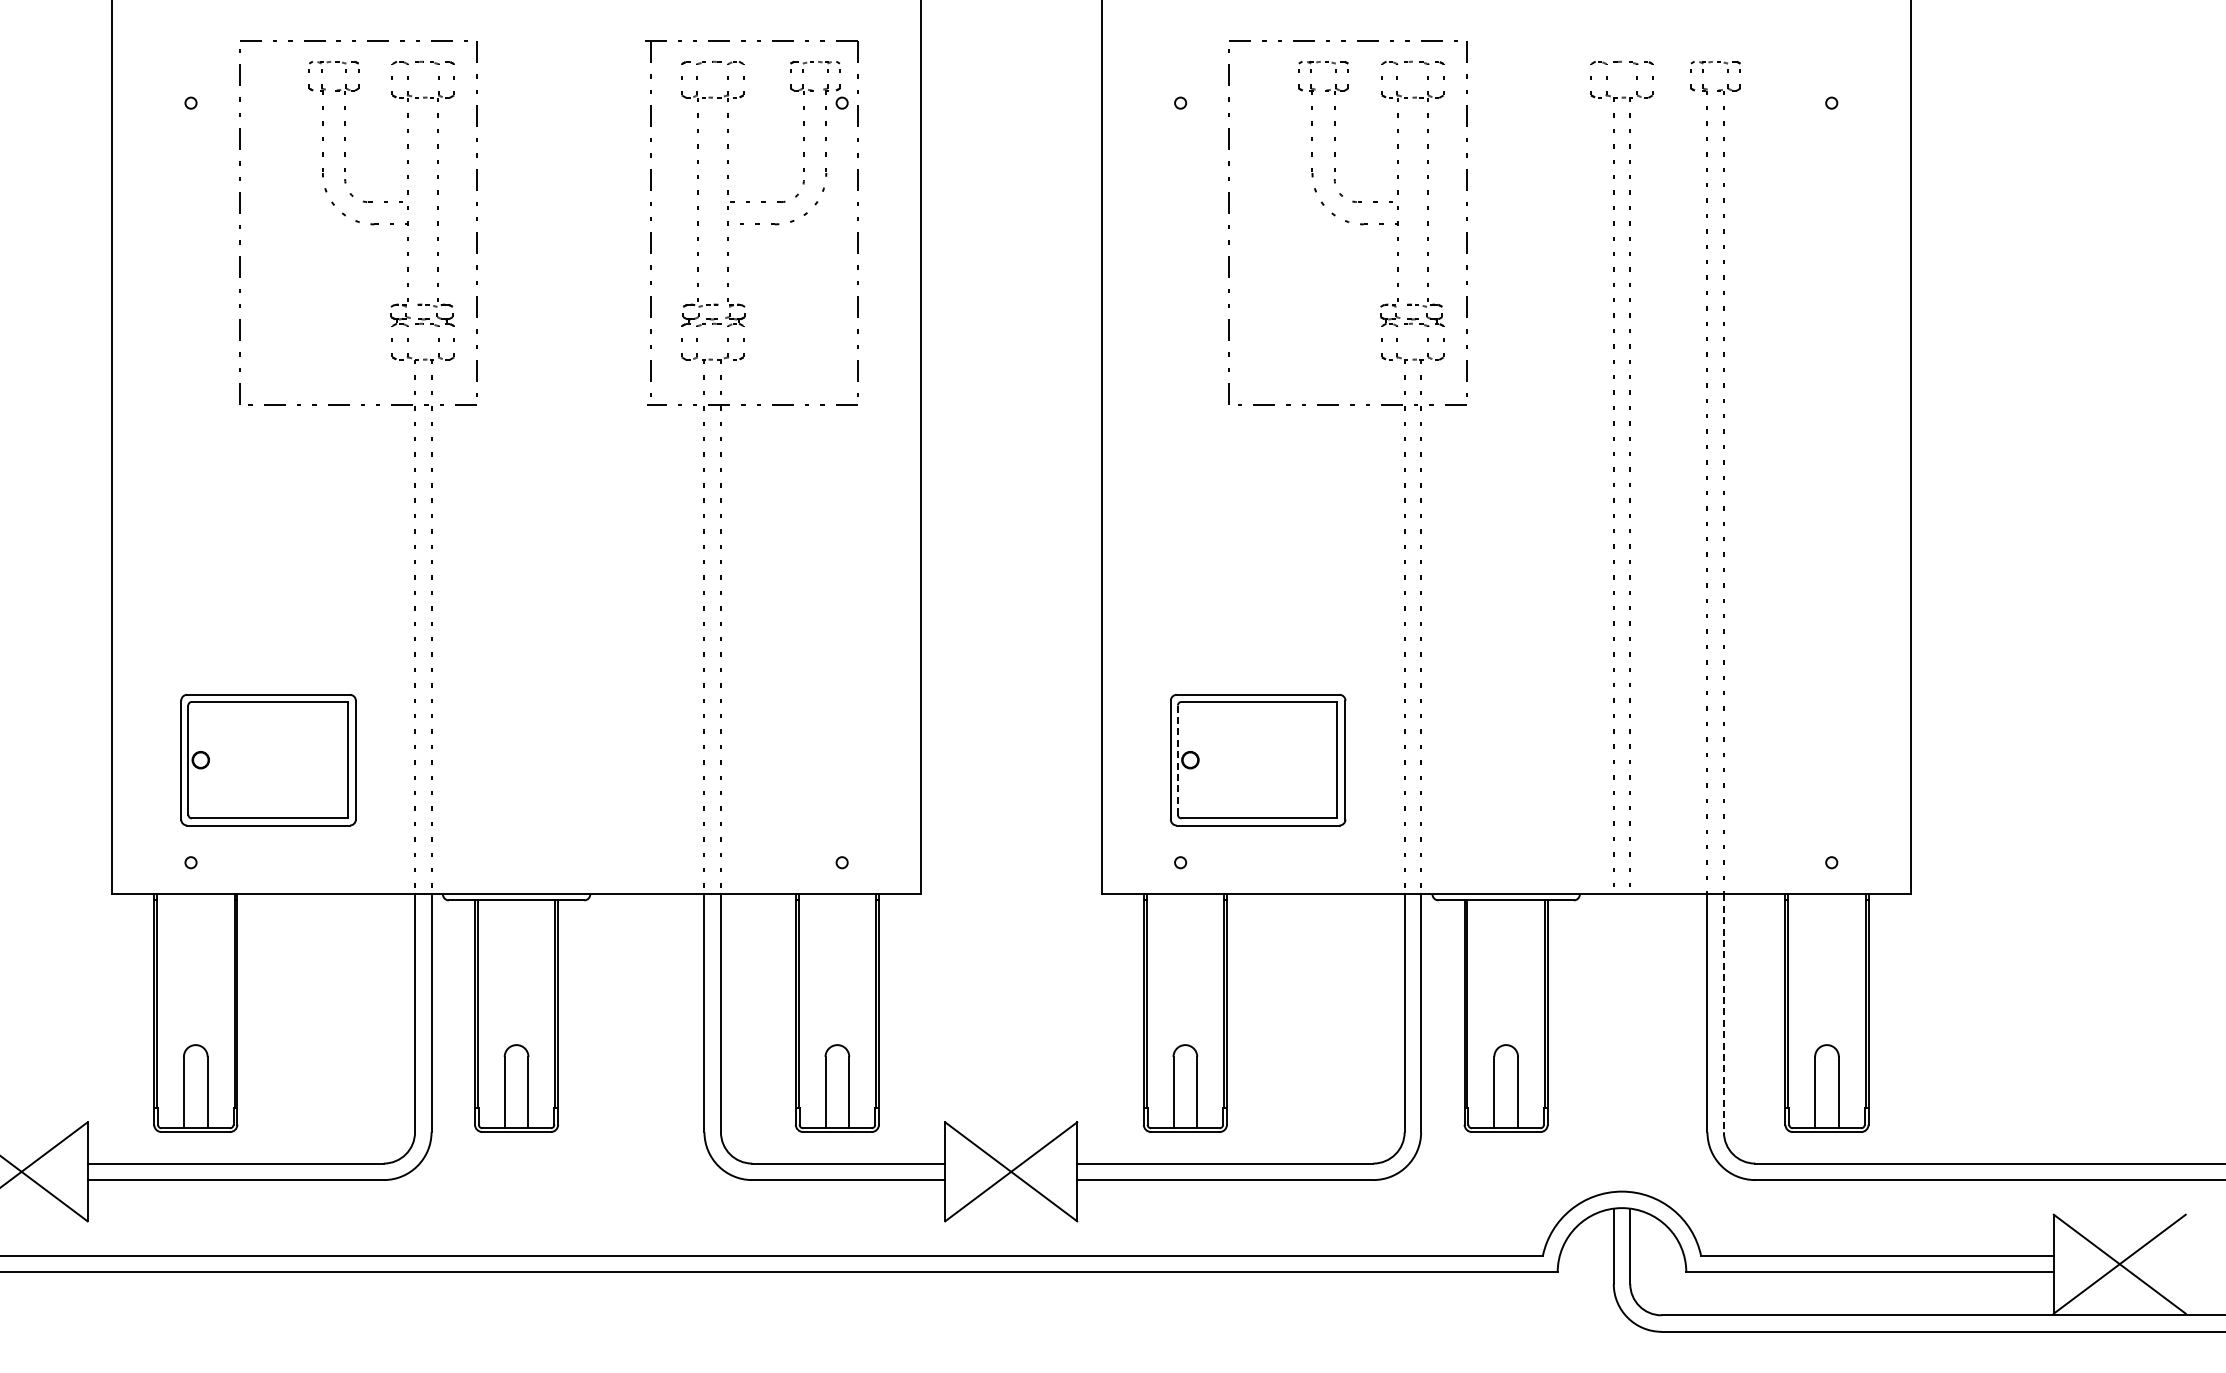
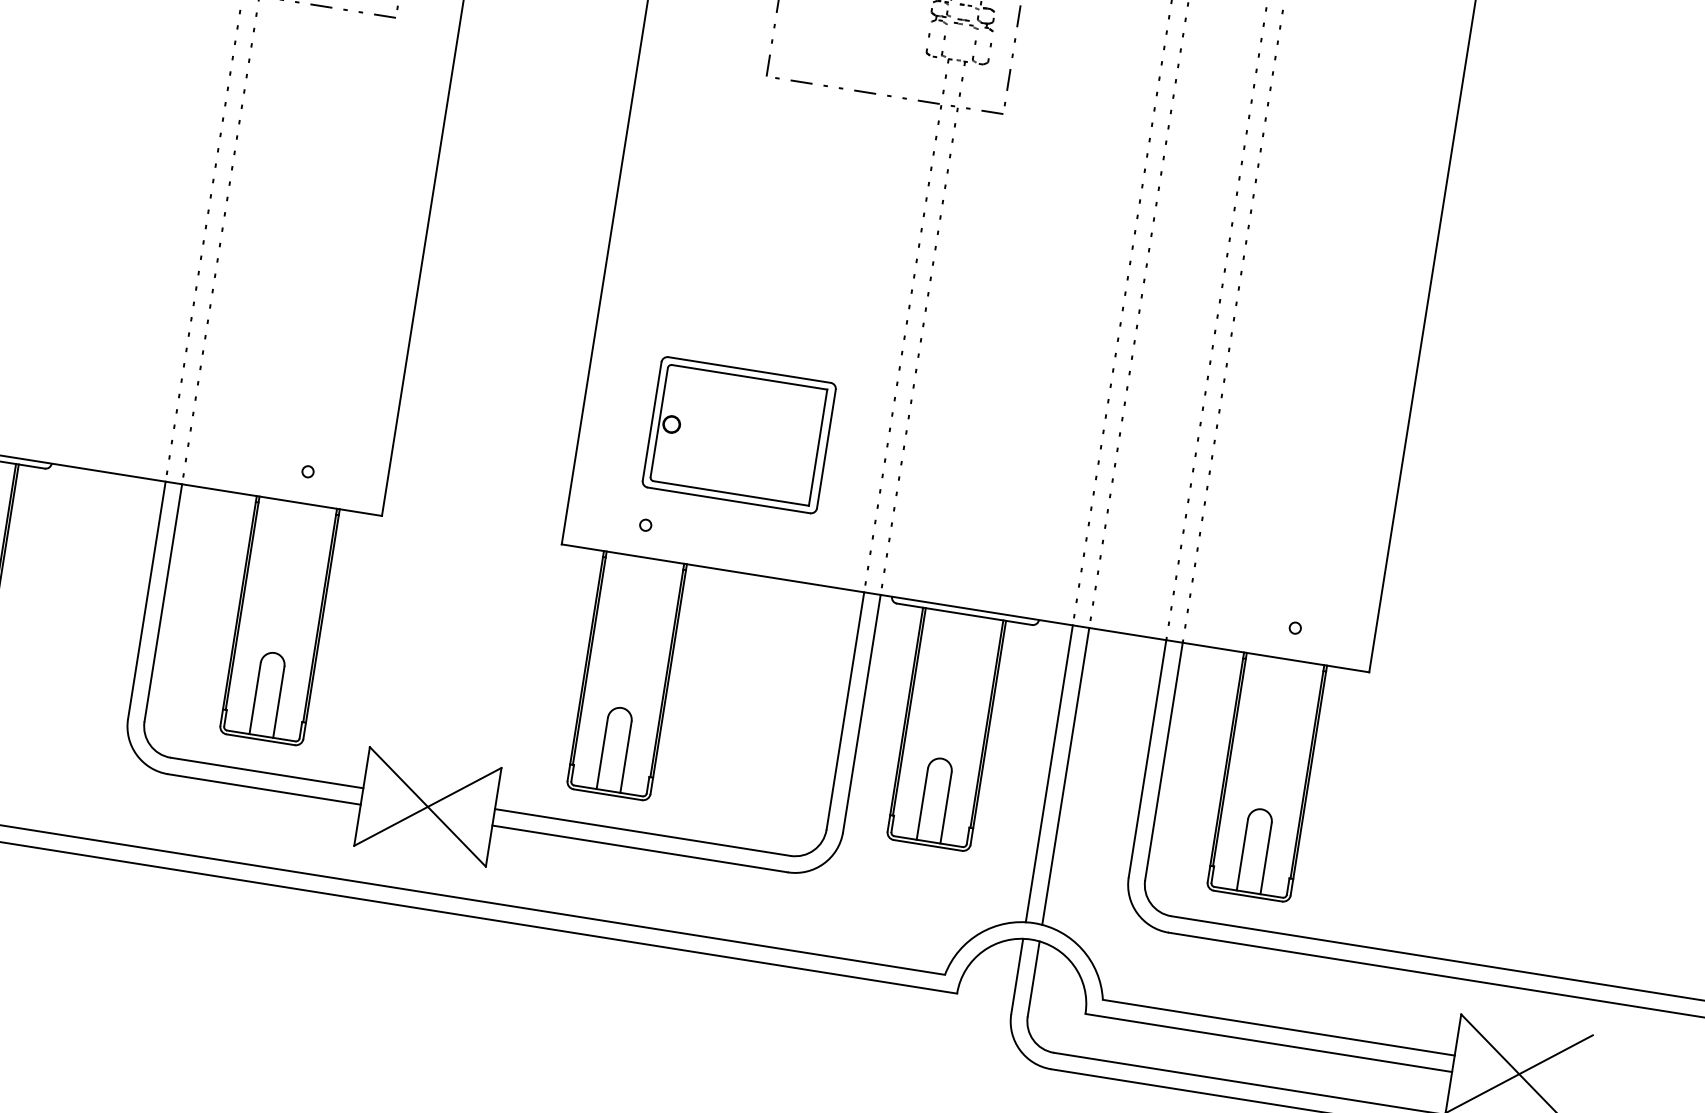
line: (1177, 760) -> (658, 422), dashed -> solid
line: (1723, 1013) -> (1163, 761), dashed -> solid
line: (1613, 1043) -> (1049, 774), added
line: (1630, 1043) -> (1065, 776), added

